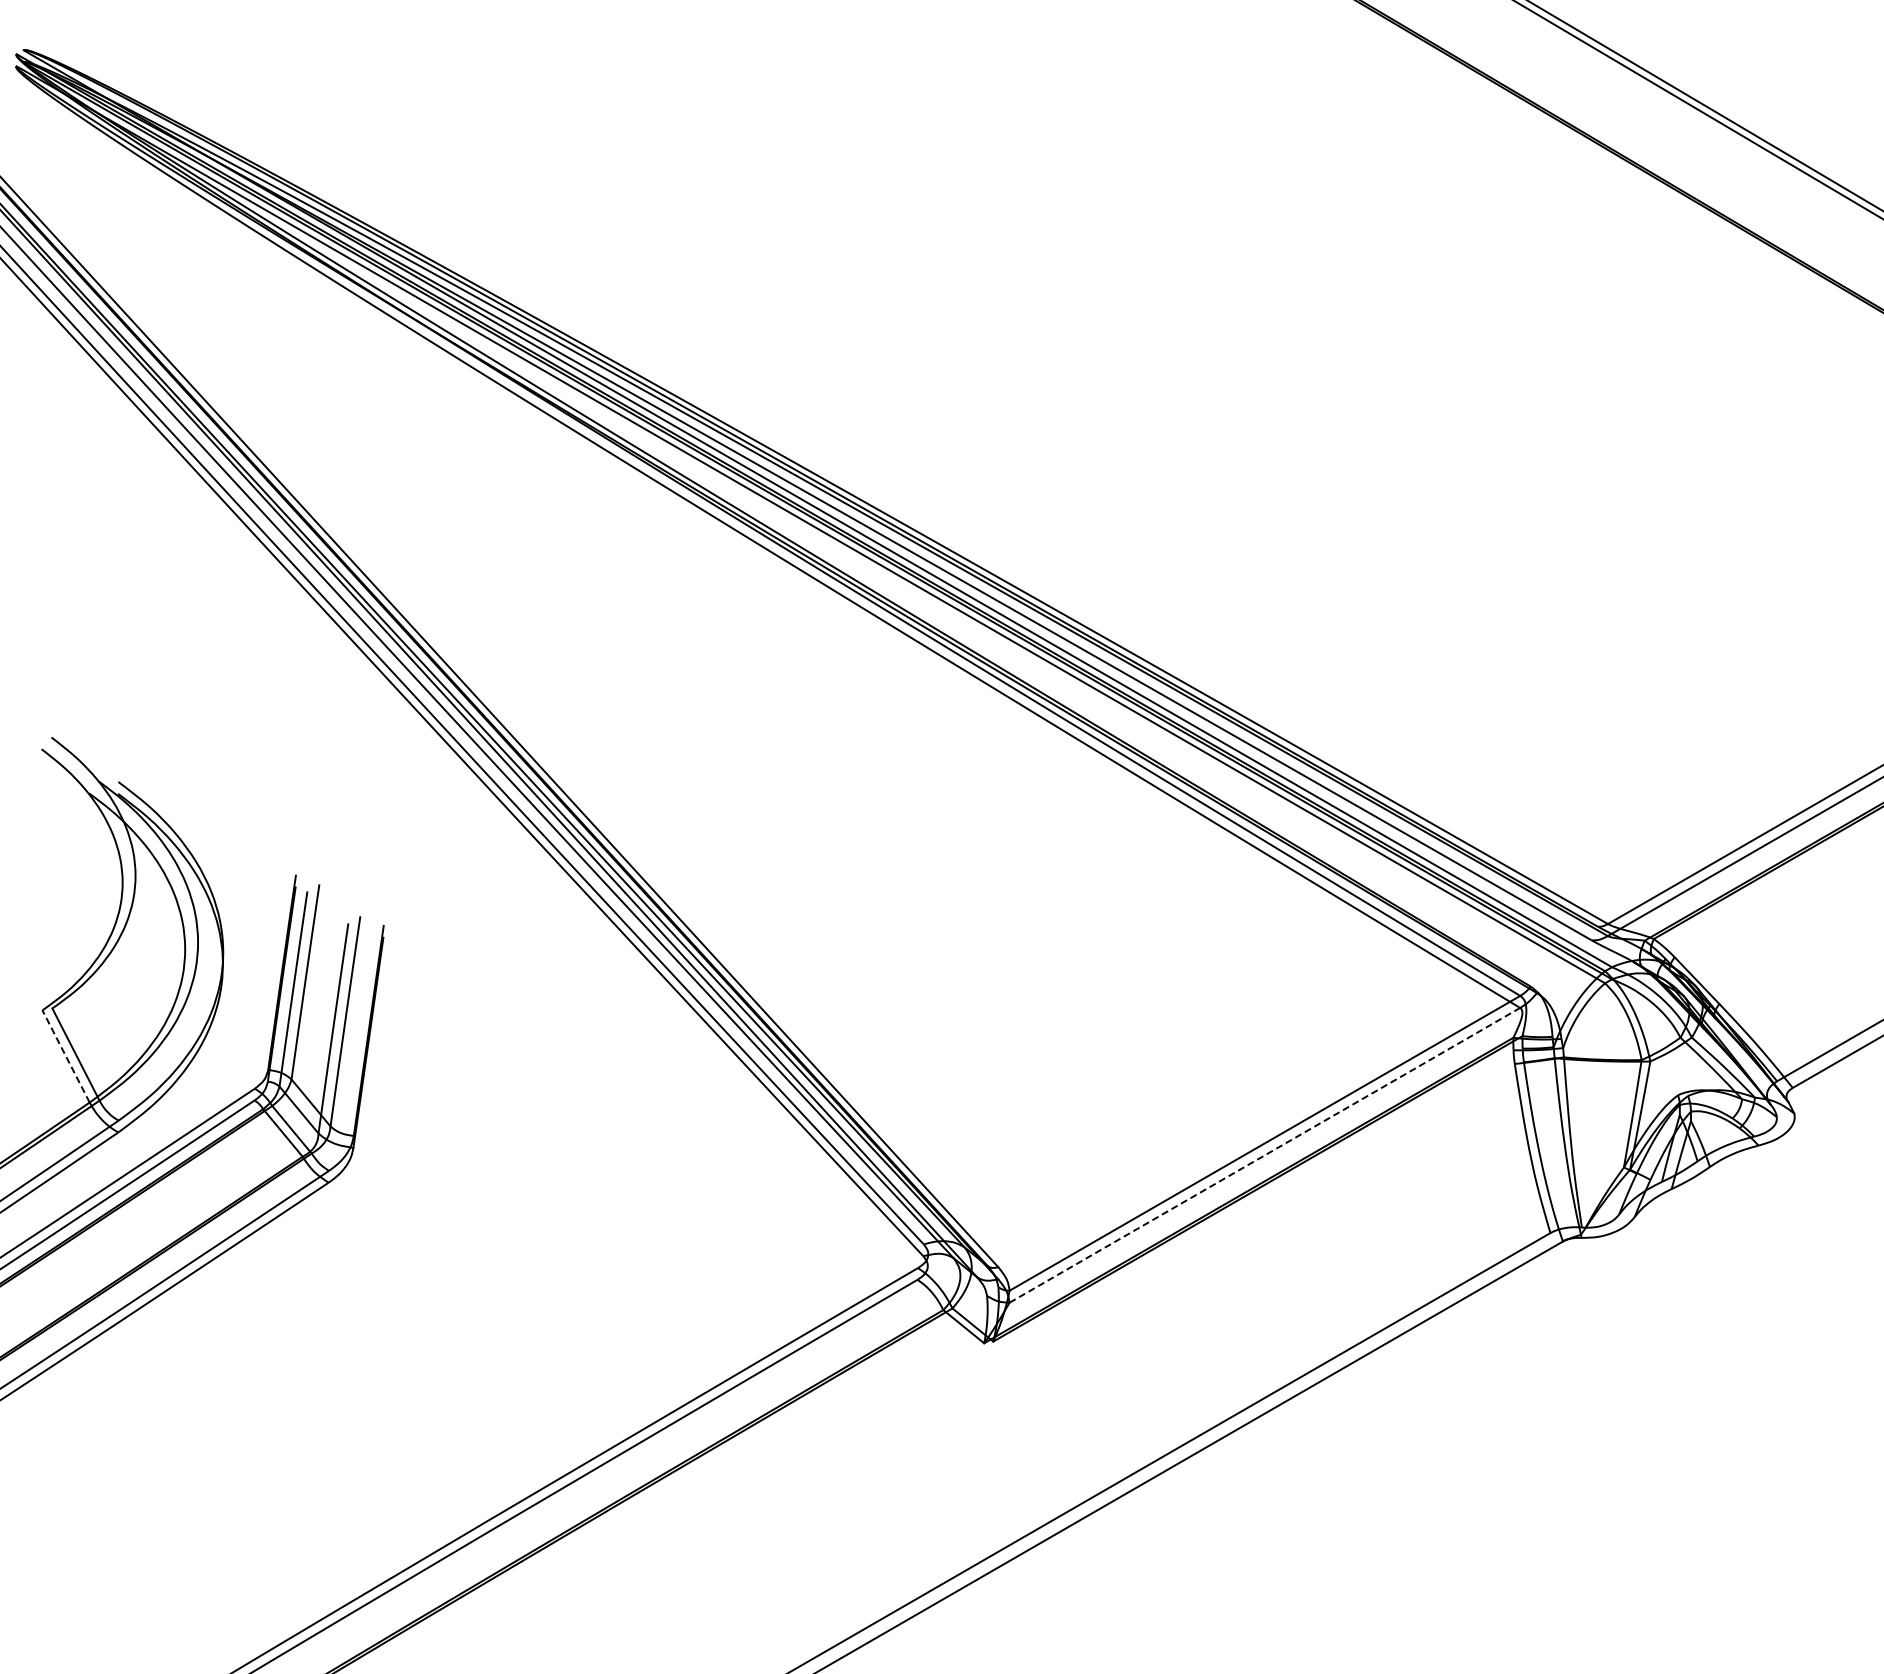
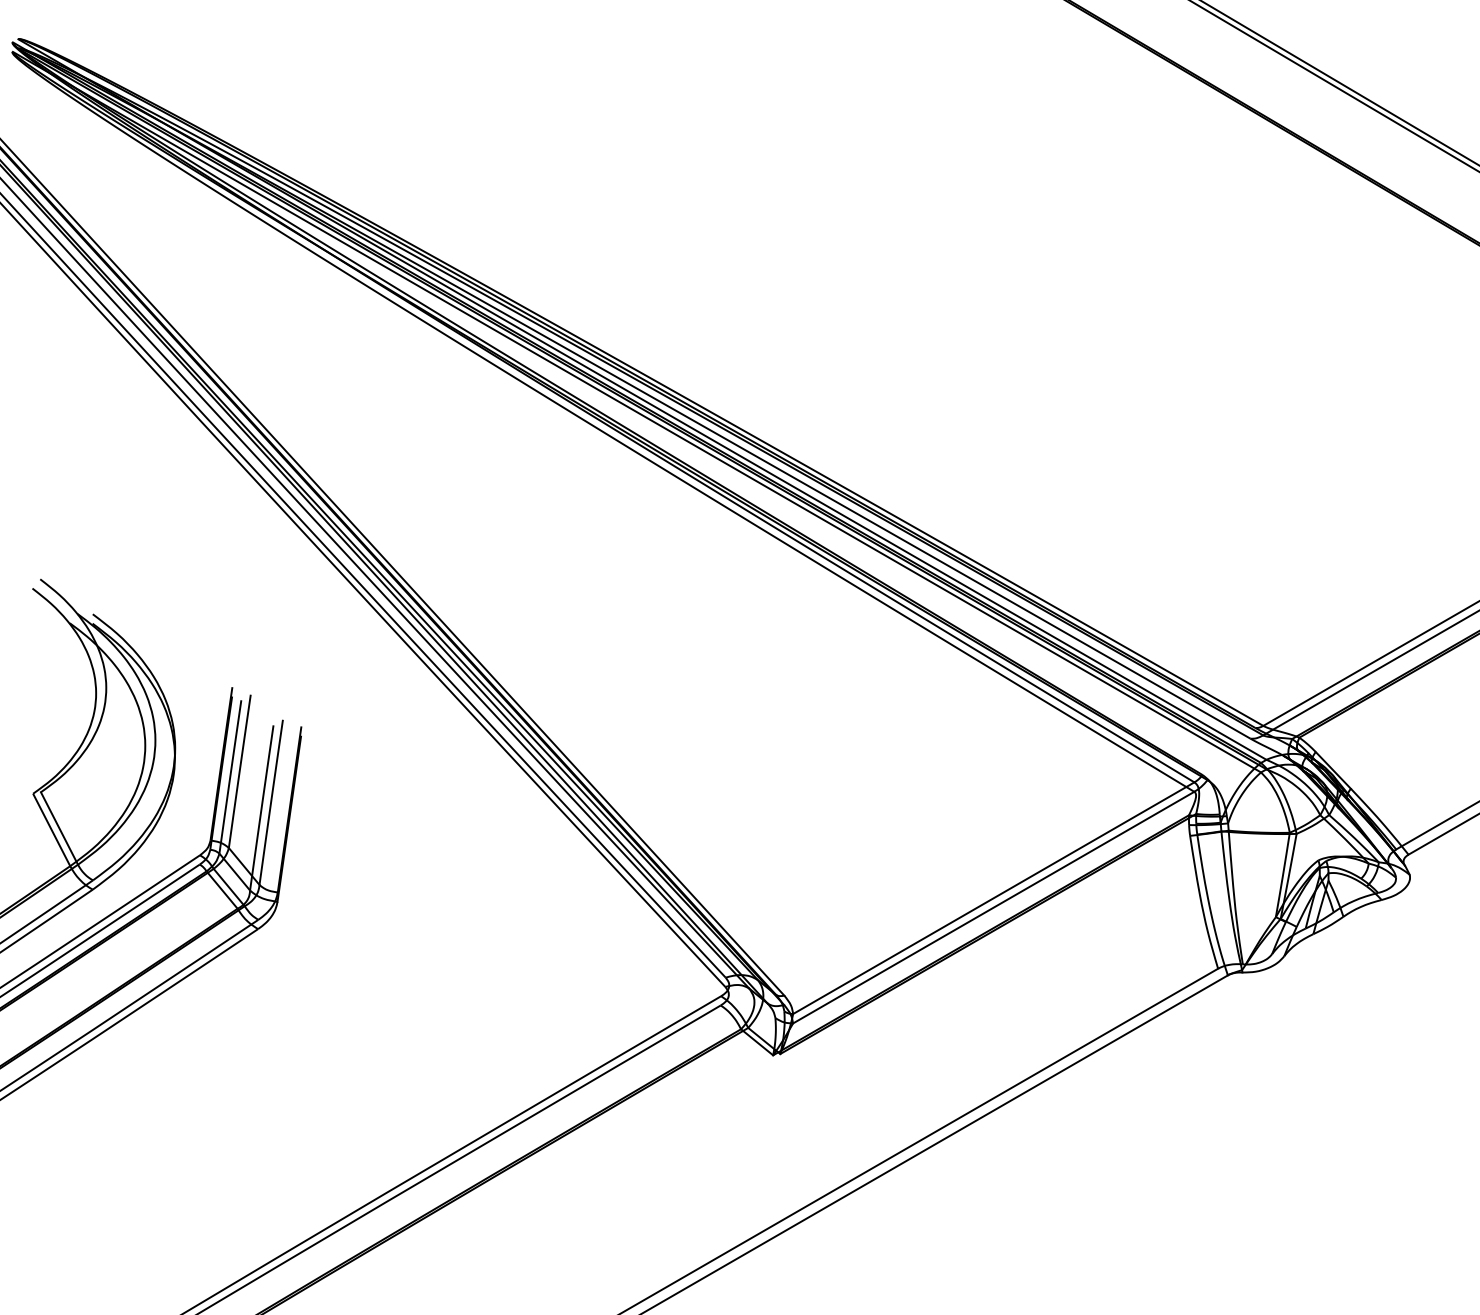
line: (66, 1056) -> (52, 829), dashed -> solid
line: (1264, 1155) -> (993, 907), dashed -> solid

